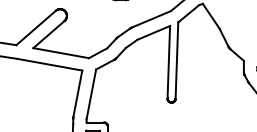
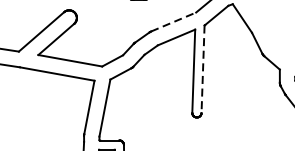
line: (151, 19) -> (173, 22), solid -> dashed
line: (176, 61) -> (202, 70), solid -> dashed

